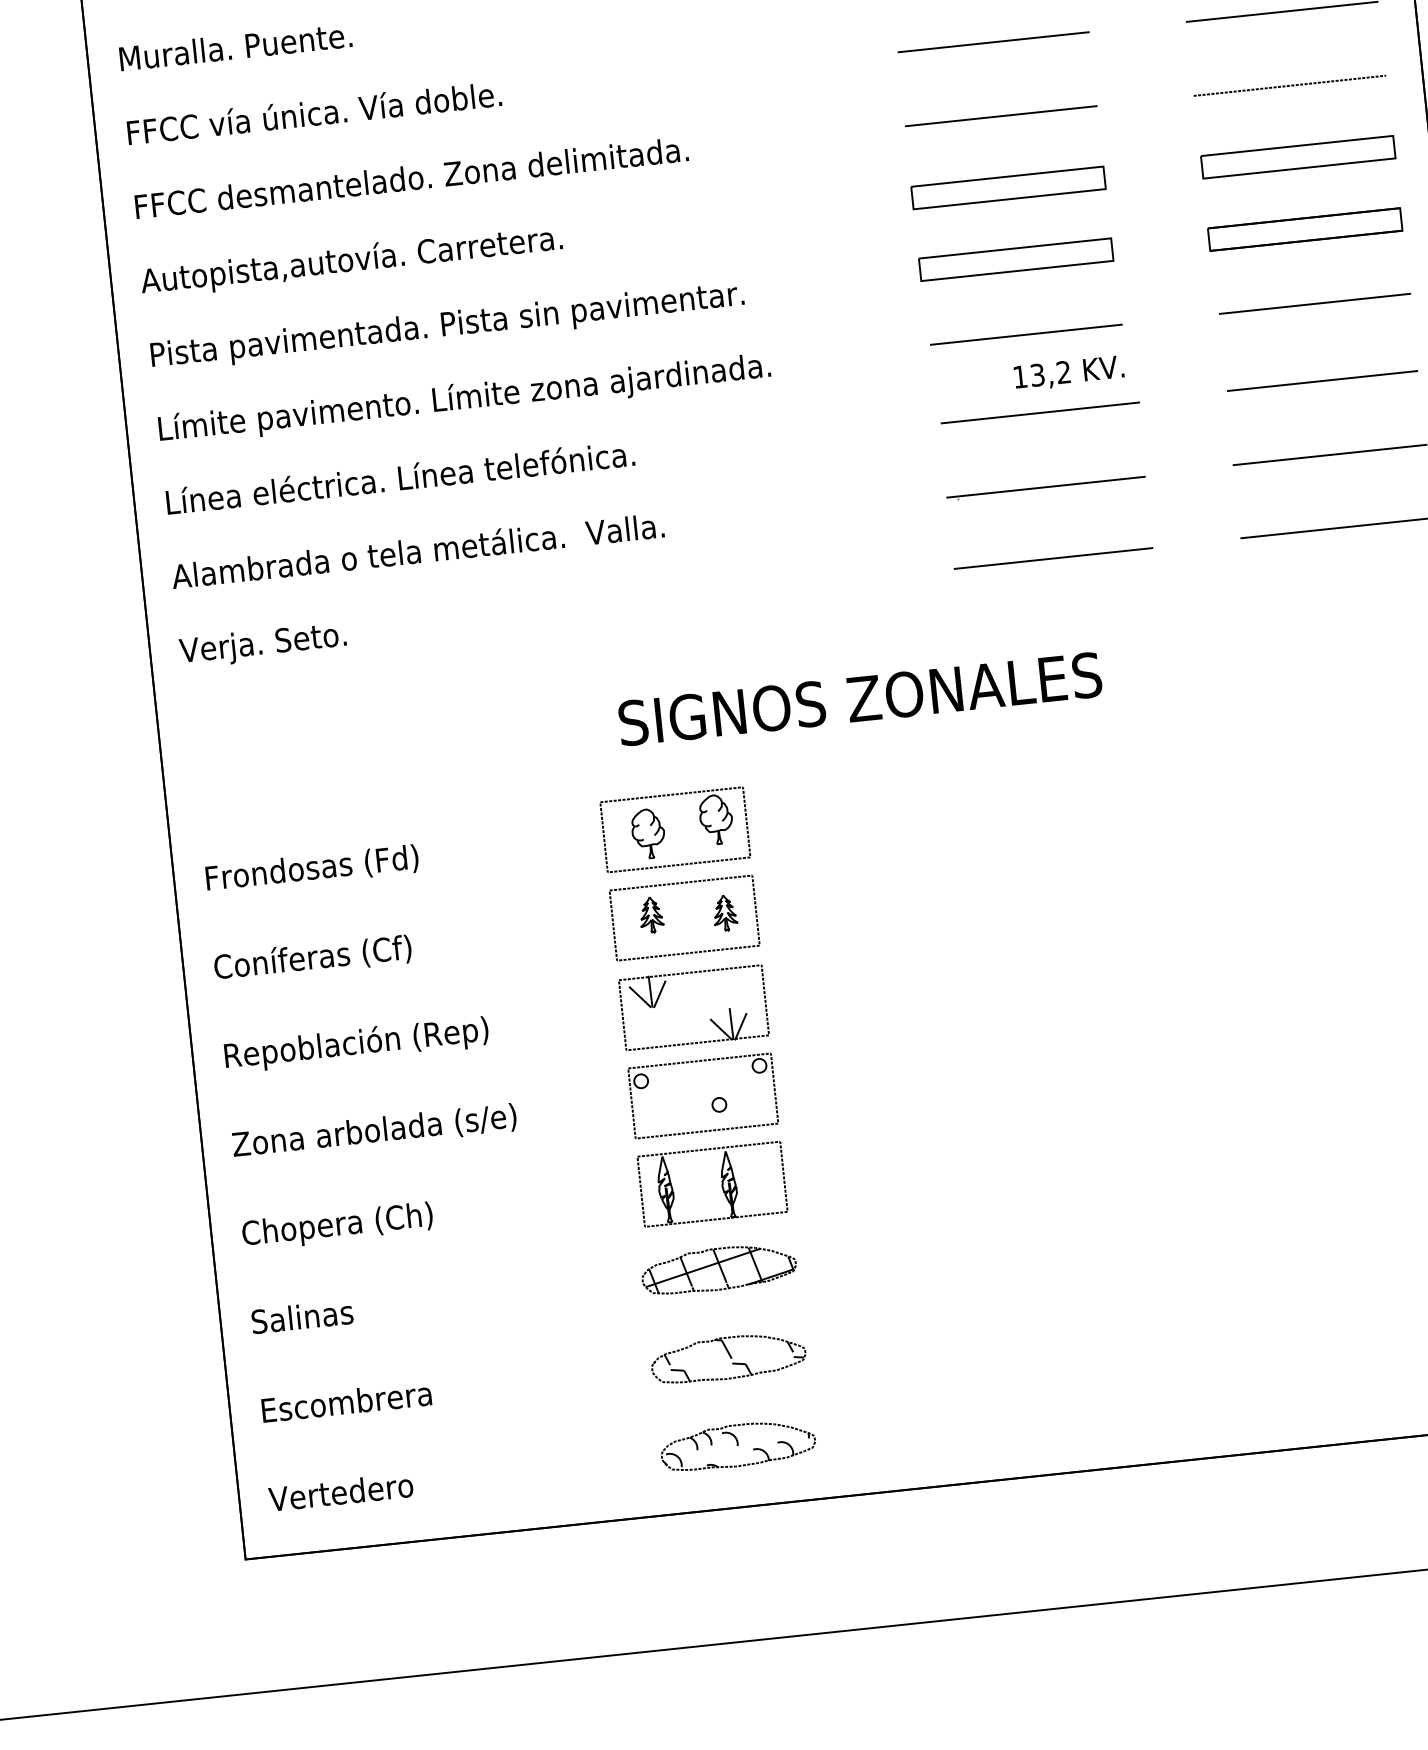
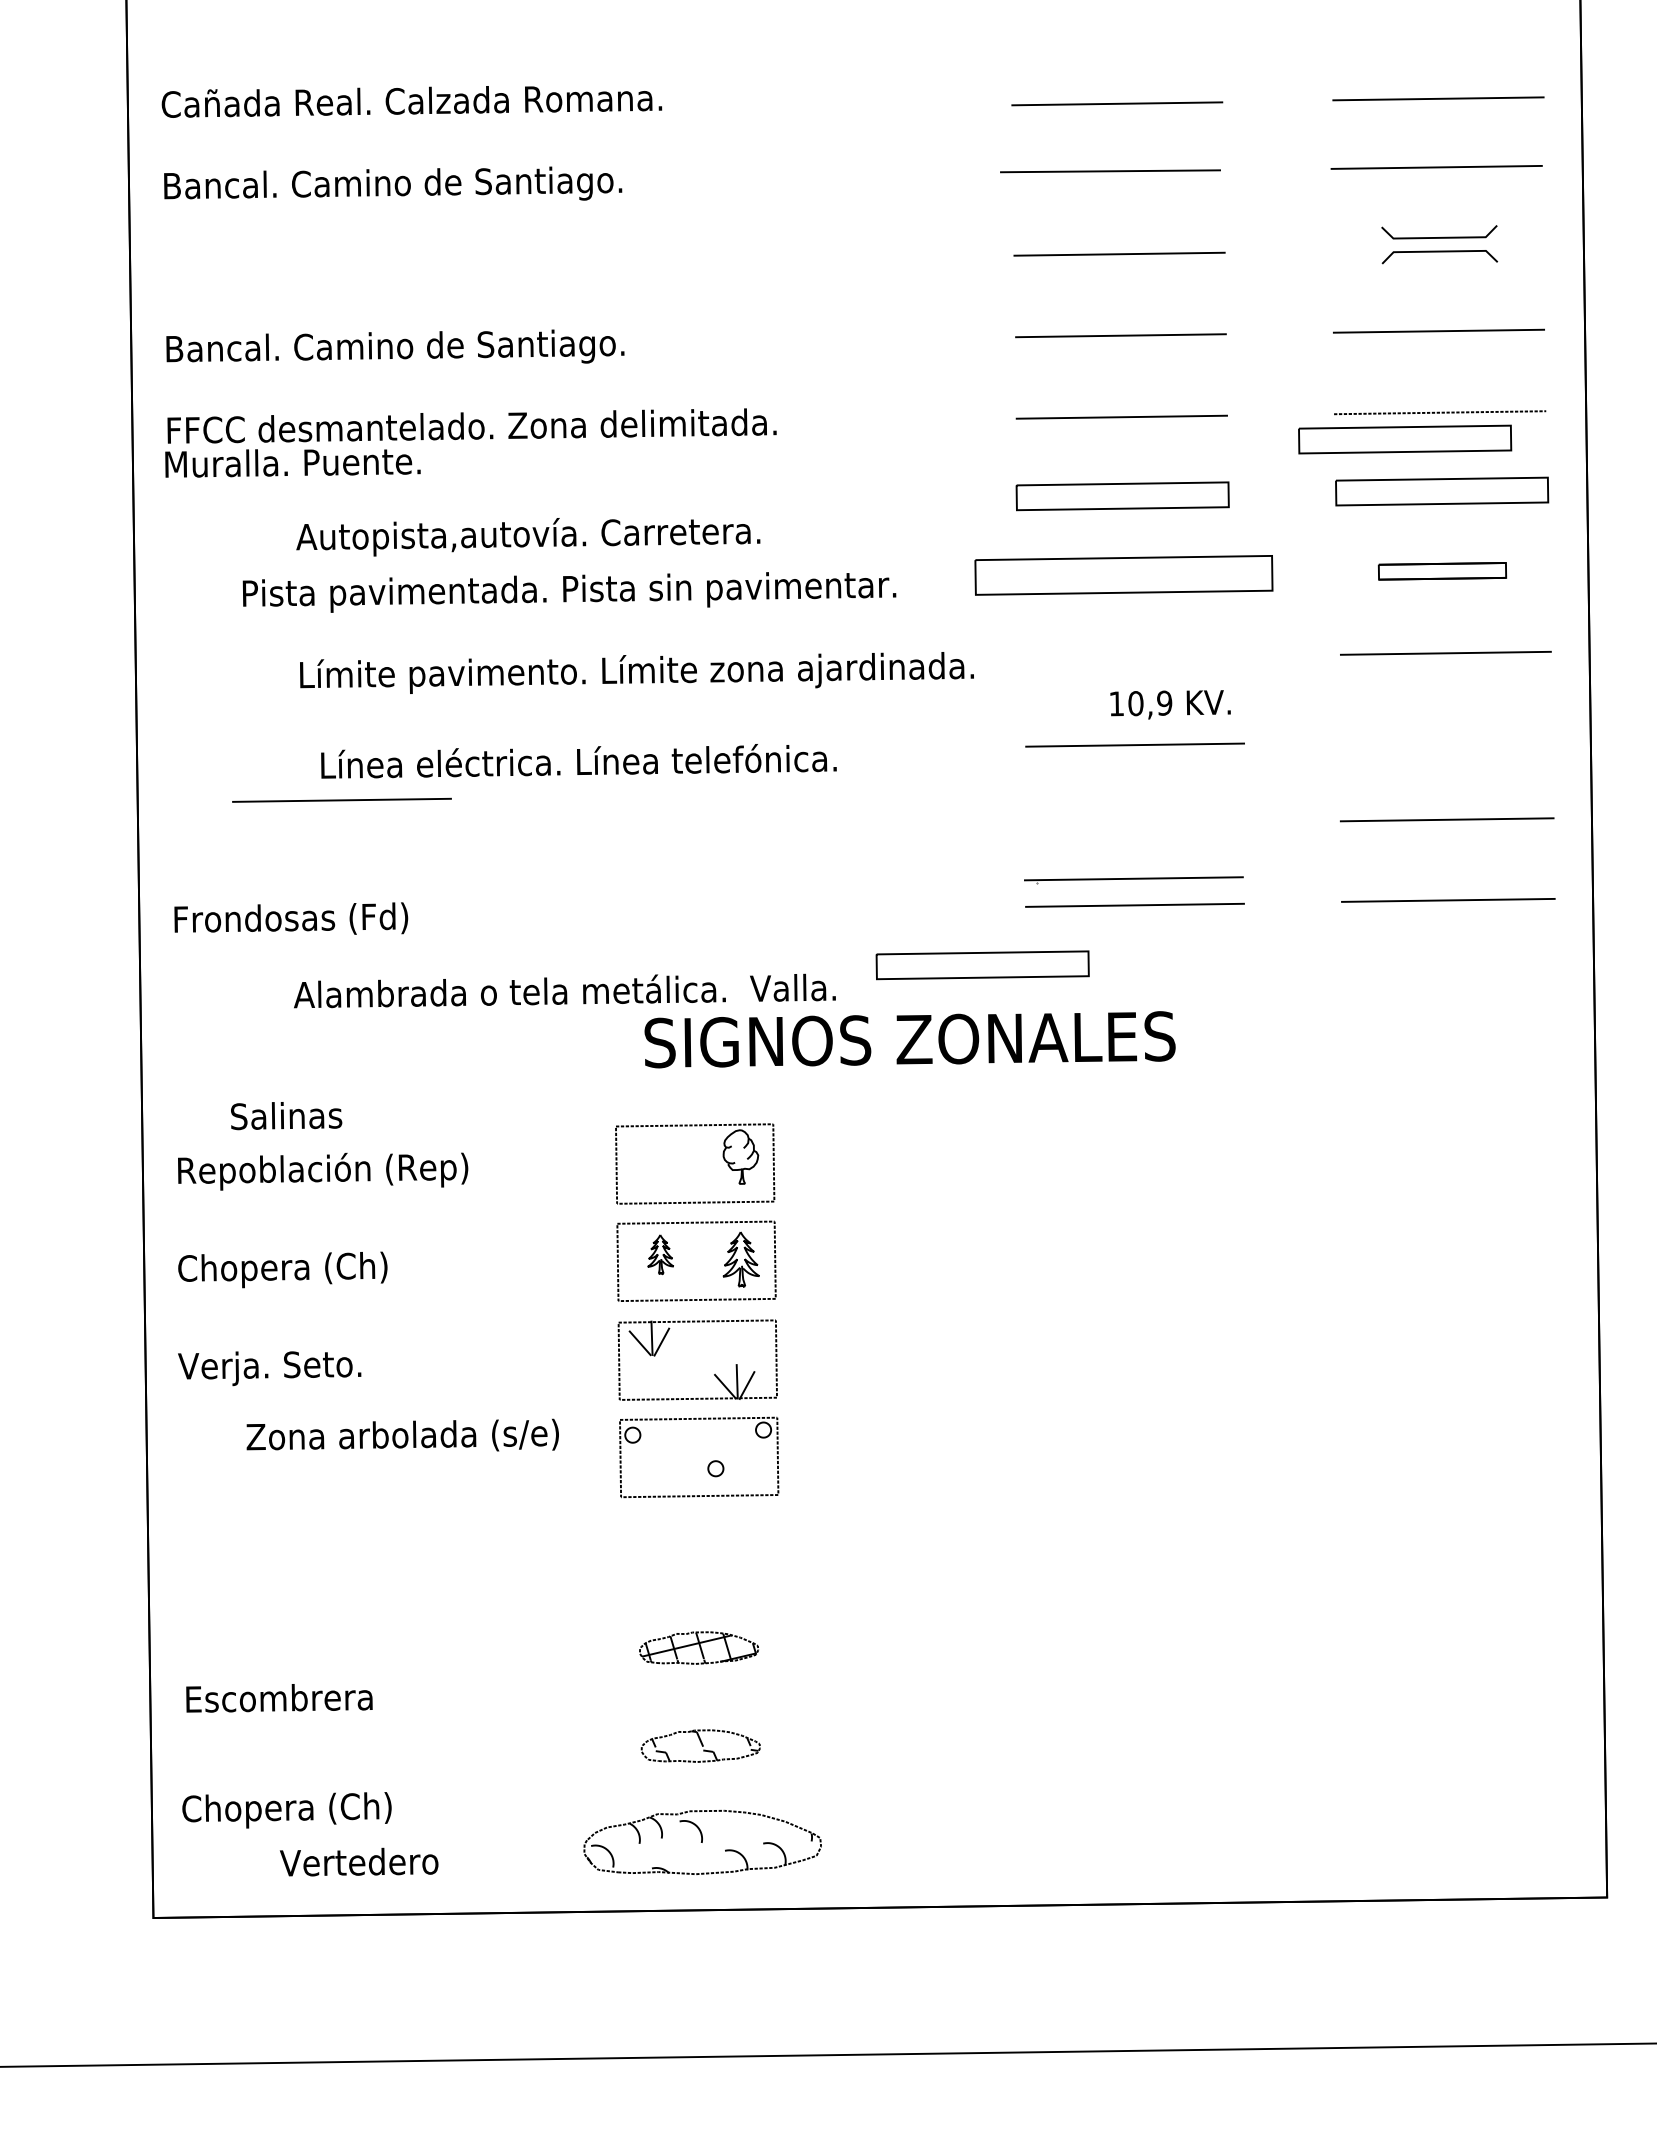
text: (235, 47) -> (292, 463), moved
text: (336, 111) -> (396, 346), FFCC vía única. Vía doble. -> Bancal. Camino de Santiago.
part: (1260, 112) -> (1405, 439), added
part: (1305, 229) -> (1442, 571), size x0.6
part: (1015, 259) -> (1123, 575), size x1.4
text: (352, 262) -> (528, 537), moved
text: (447, 327) -> (569, 592), moved
line: (1026, 334) -> (1127, 658), removed
text: (1050, 373) -> (1150, 703), 13,2 -> 10,9
line: (1322, 380) -> (1446, 737), removed
text: (464, 398) -> (636, 672), moved
text: (400, 477) -> (578, 761), moved
part: (1045, 488) -> (1133, 880), moved
line: (323, 527) -> (341, 799), added
text: (417, 550) -> (564, 990), moved
part: (919, 625) -> (982, 965), added
text: (286, 642) -> (289, 920), Verja. Seto. -> Frondosas (Fd)
part: (648, 833) -> (665, 1165), removed
text: (339, 867) -> (324, 1171), Frondosas (Fd) -> Repoblación (Rep)
part: (725, 913) -> (741, 1260), size x1.4
text: (322, 958) -> (297, 1269), Coníferas (Cf) -> Chopera (Ch)
text: (355, 1045) -> (324, 1367), Repoblación (Rep) -> Verja. Seto.
text: (374, 1129) -> (402, 1434), moved
part: (721, 1183) -> (710, 1554), removed
text: (337, 1226) -> (286, 1810), moved
part: (718, 1268) -> (698, 1647), size x0.7
text: (302, 1317) -> (286, 1116), moved
part: (728, 1357) -> (700, 1745), size x0.7
text: (346, 1402) -> (279, 1698), moved
part: (738, 1445) -> (702, 1842), size x1.4
text: (340, 1491) -> (358, 1861), moved

